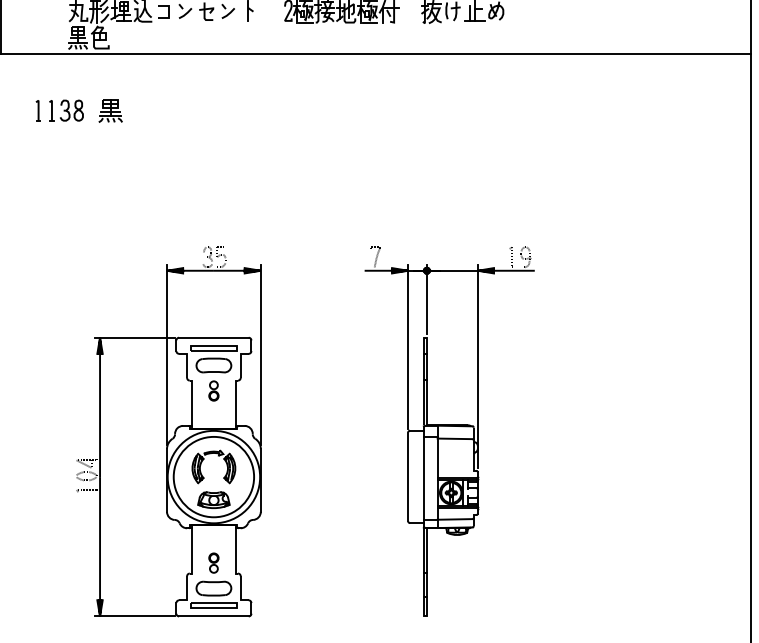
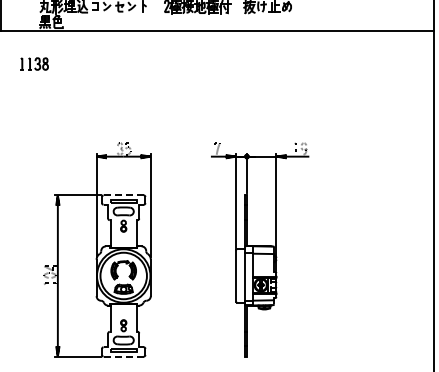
part: (111, 111) -> (64, 64), removed
line: (215, 337) -> (124, 195), solid -> dashed
line: (215, 616) -> (124, 356), solid -> dashed

